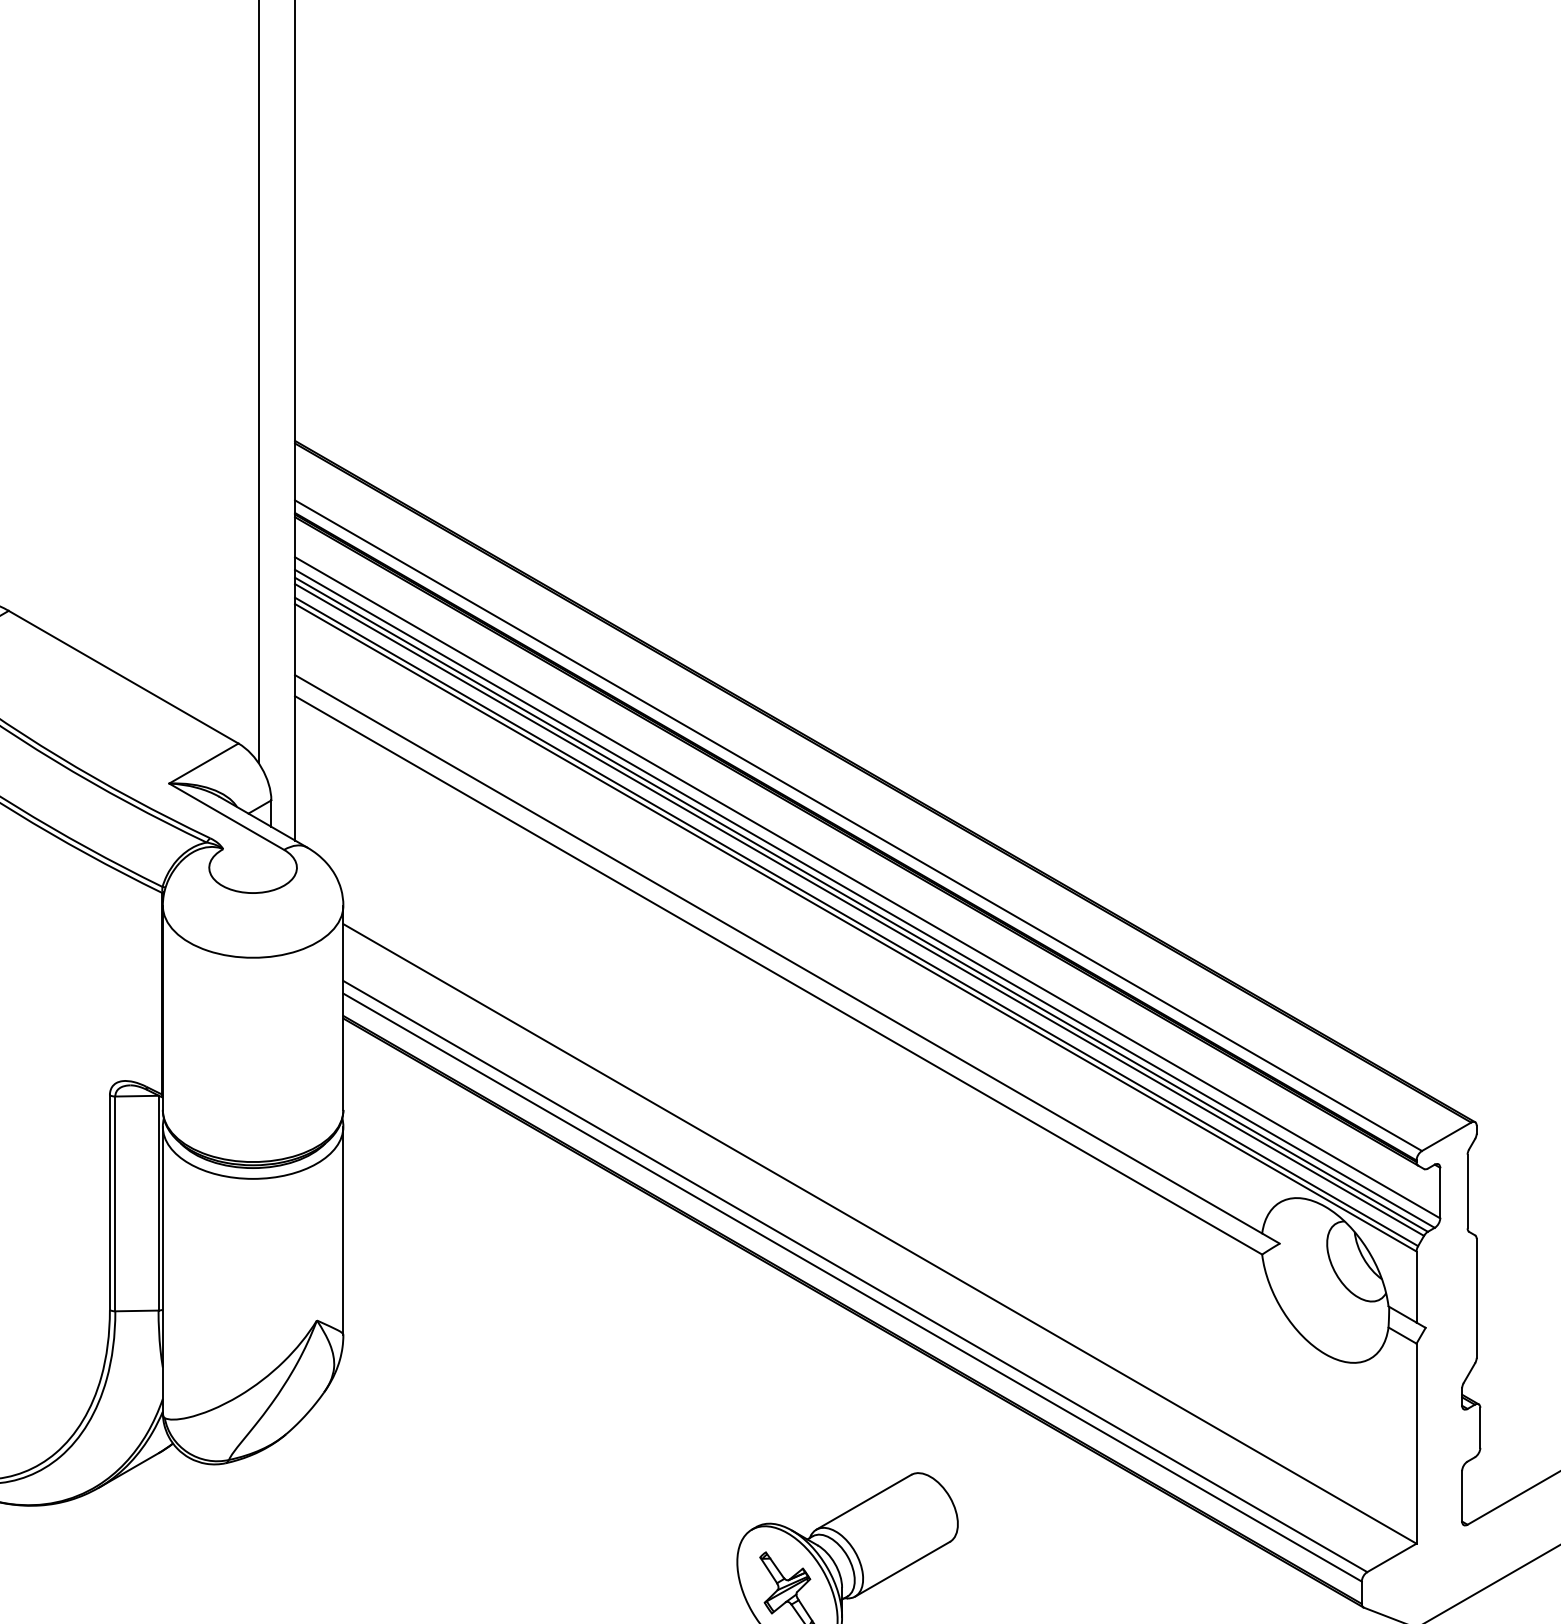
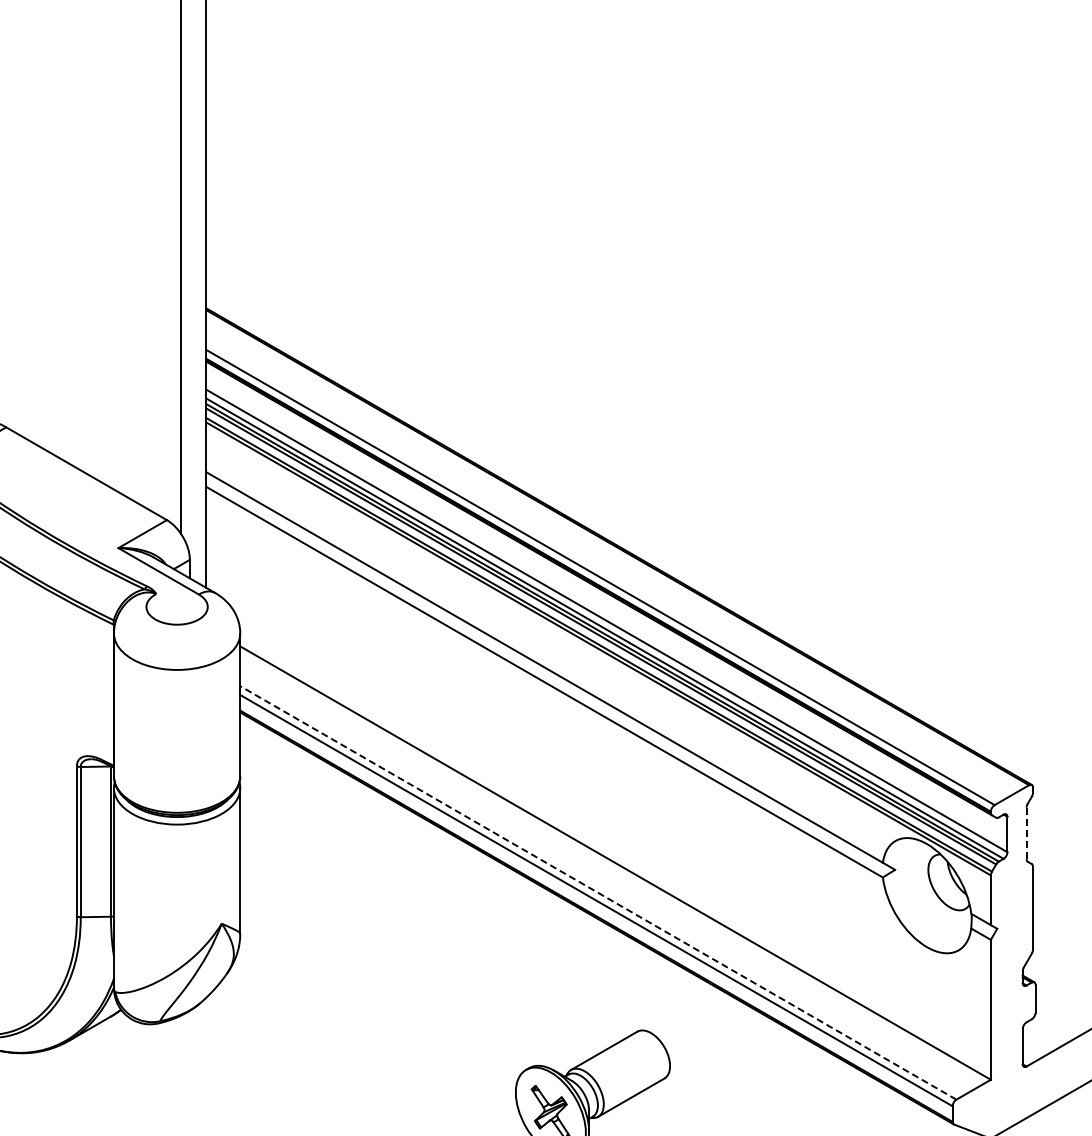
line: (1467, 1191) -> (1026, 833), solid -> dashed
line: (854, 1275) -> (597, 892), solid -> dashed

